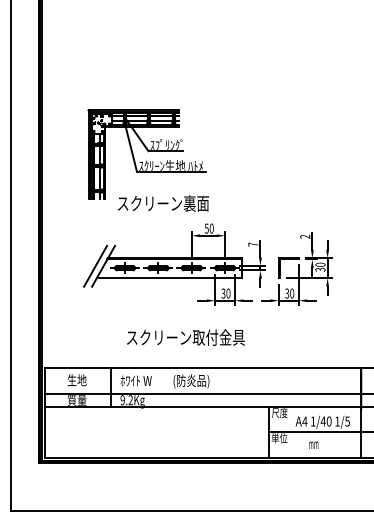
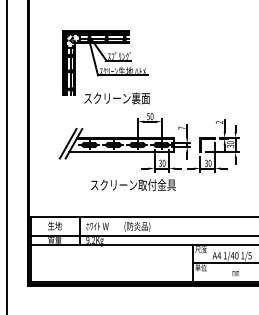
text: (185, 337) -> (133, 185), moved
text: (313, 444) -> (235, 273), moved

